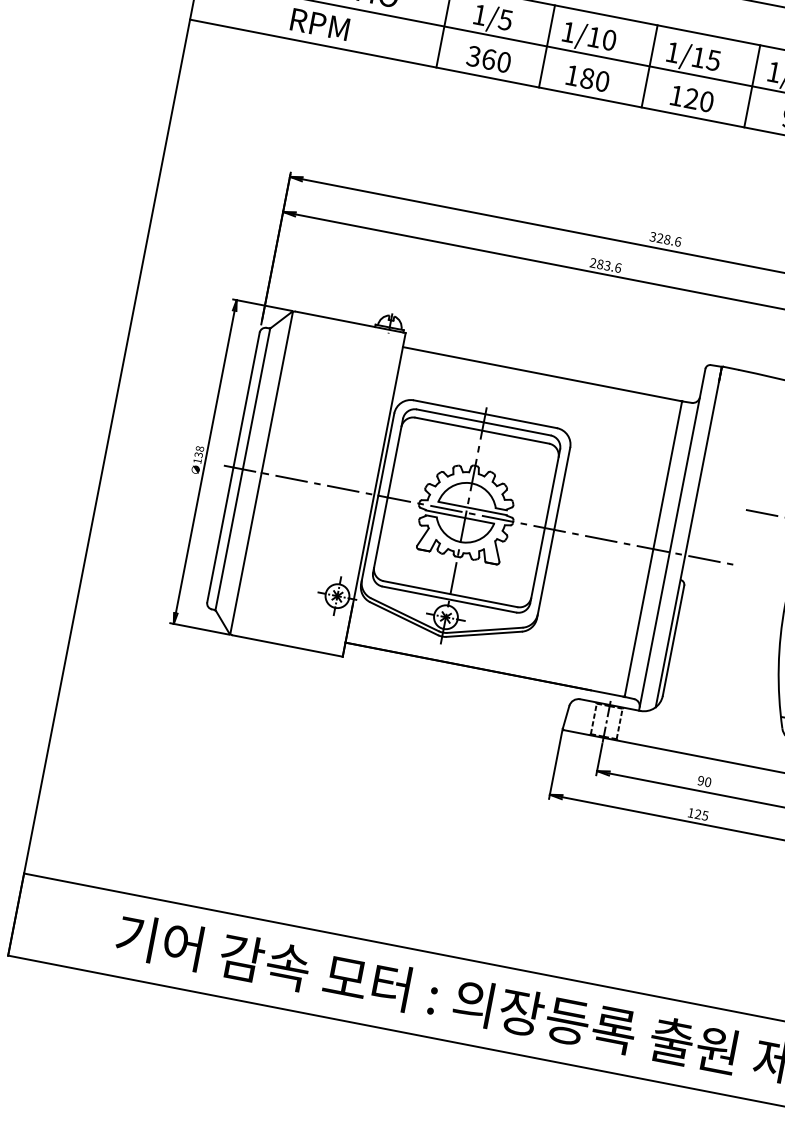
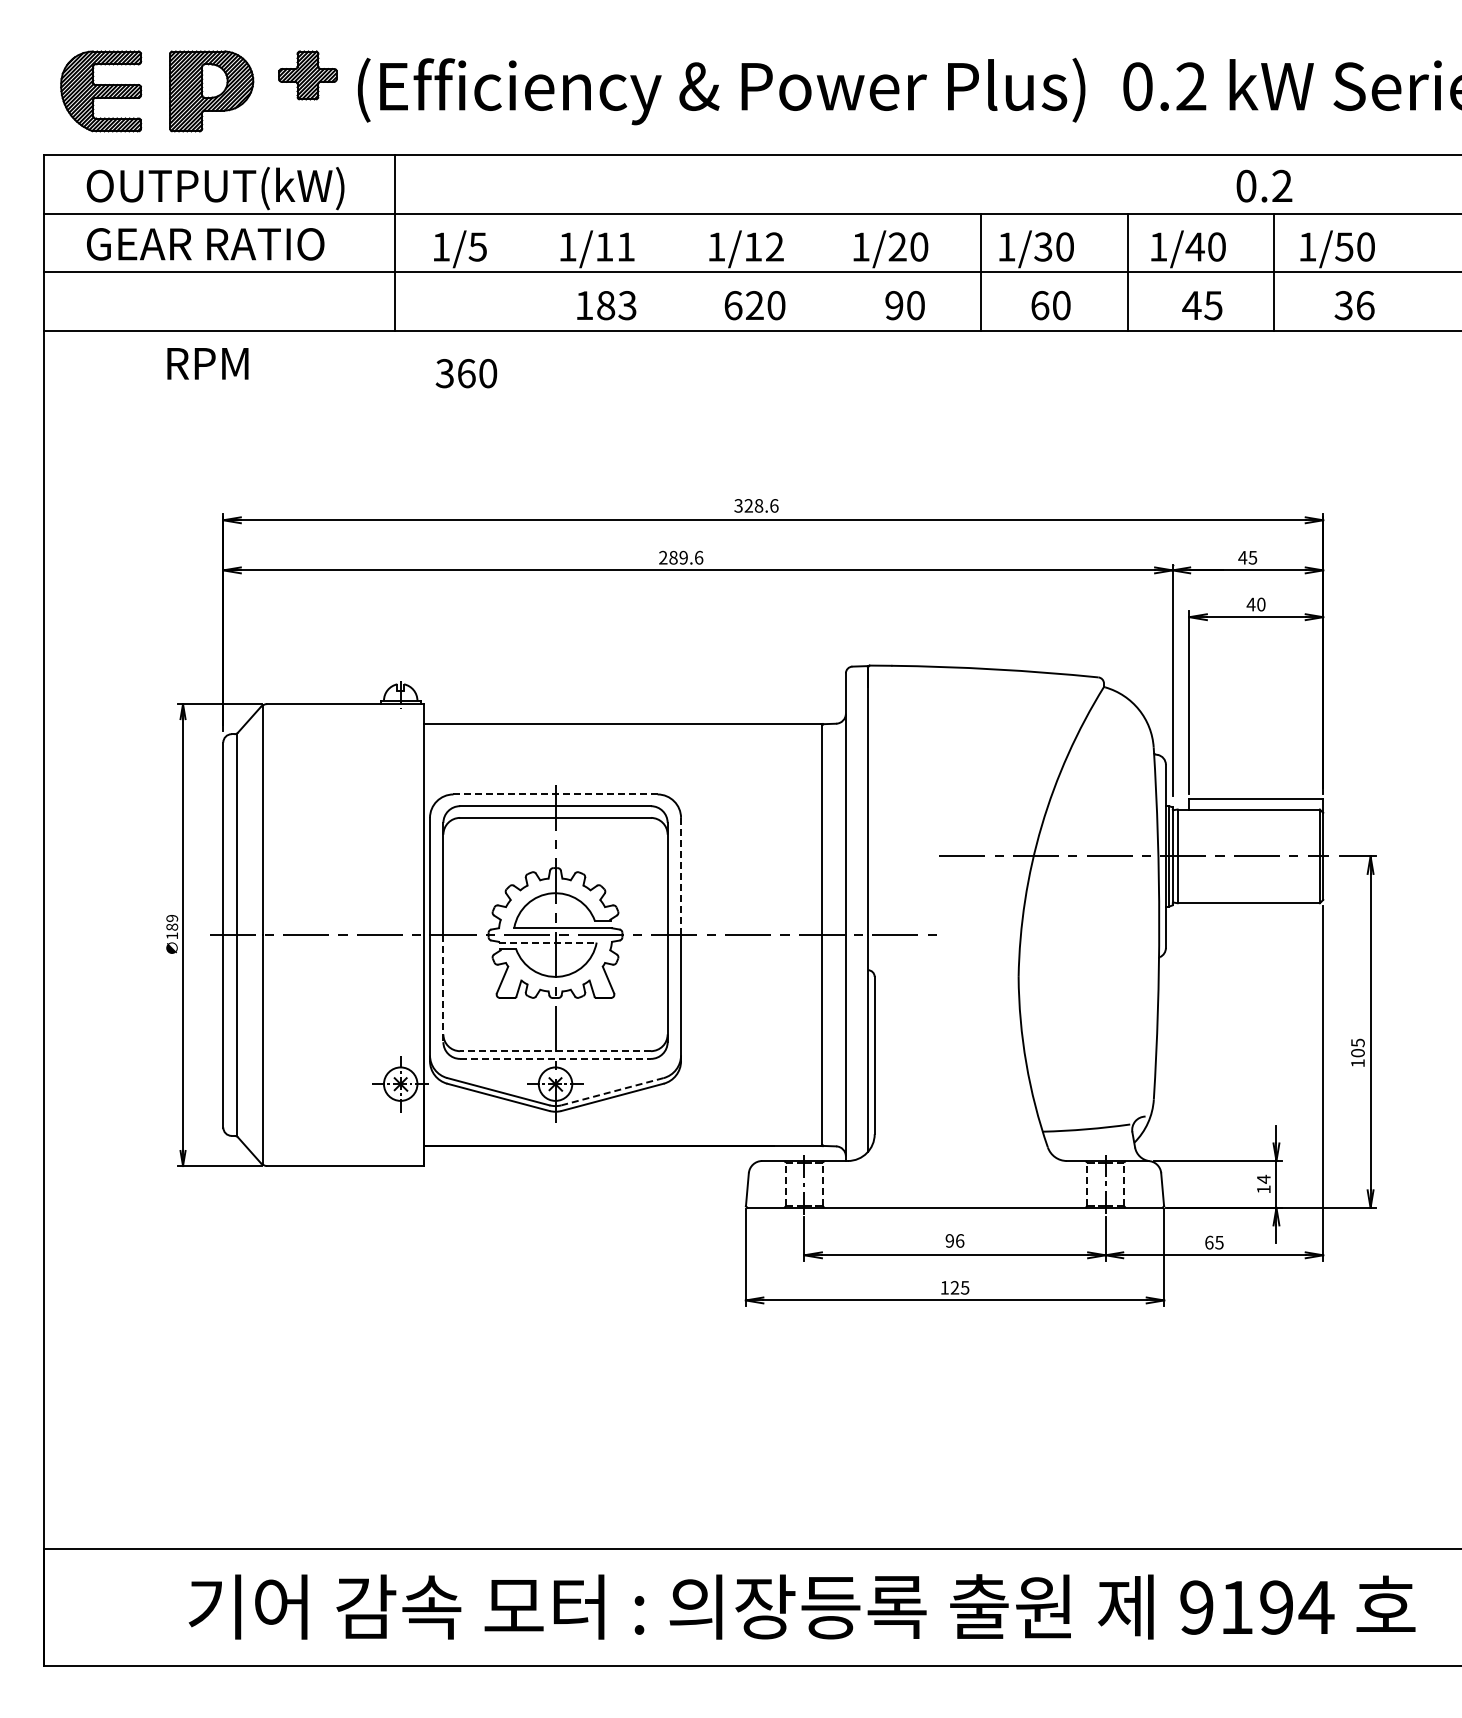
text: (319, 24) -> (207, 363), moved
text: (609, 39) -> (626, 246), 1/10 -> 1/11
line: (546, 45) -> (541, 271), removed
text: (488, 59) -> (466, 373), moved
text: (713, 60) -> (774, 246), 1/15 -> 1/12
line: (649, 65) -> (688, 271), removed
text: (602, 81) -> (627, 305), 180 -> 183
line: (752, 85) -> (834, 271), removed
text: (676, 95) -> (733, 305), 120 -> 620
text: (607, 265) -> (683, 557), 283.6 -> 289.6
line: (485, 414) -> (555, 794), solid -> dashed
text: (199, 451) -> (172, 922), 138 -> 189
line: (562, 488) -> (681, 876), solid -> dashed
line: (459, 516) -> (547, 942), solid -> dashed
line: (380, 534) -> (443, 988), solid -> dashed
line: (450, 594) -> (555, 1051), solid -> dashed
line: (450, 599) -> (556, 1058), solid -> dashed
line: (484, 630) -> (612, 1091), solid -> dashed
text: (708, 781) -> (960, 1240), 90 -> 96

